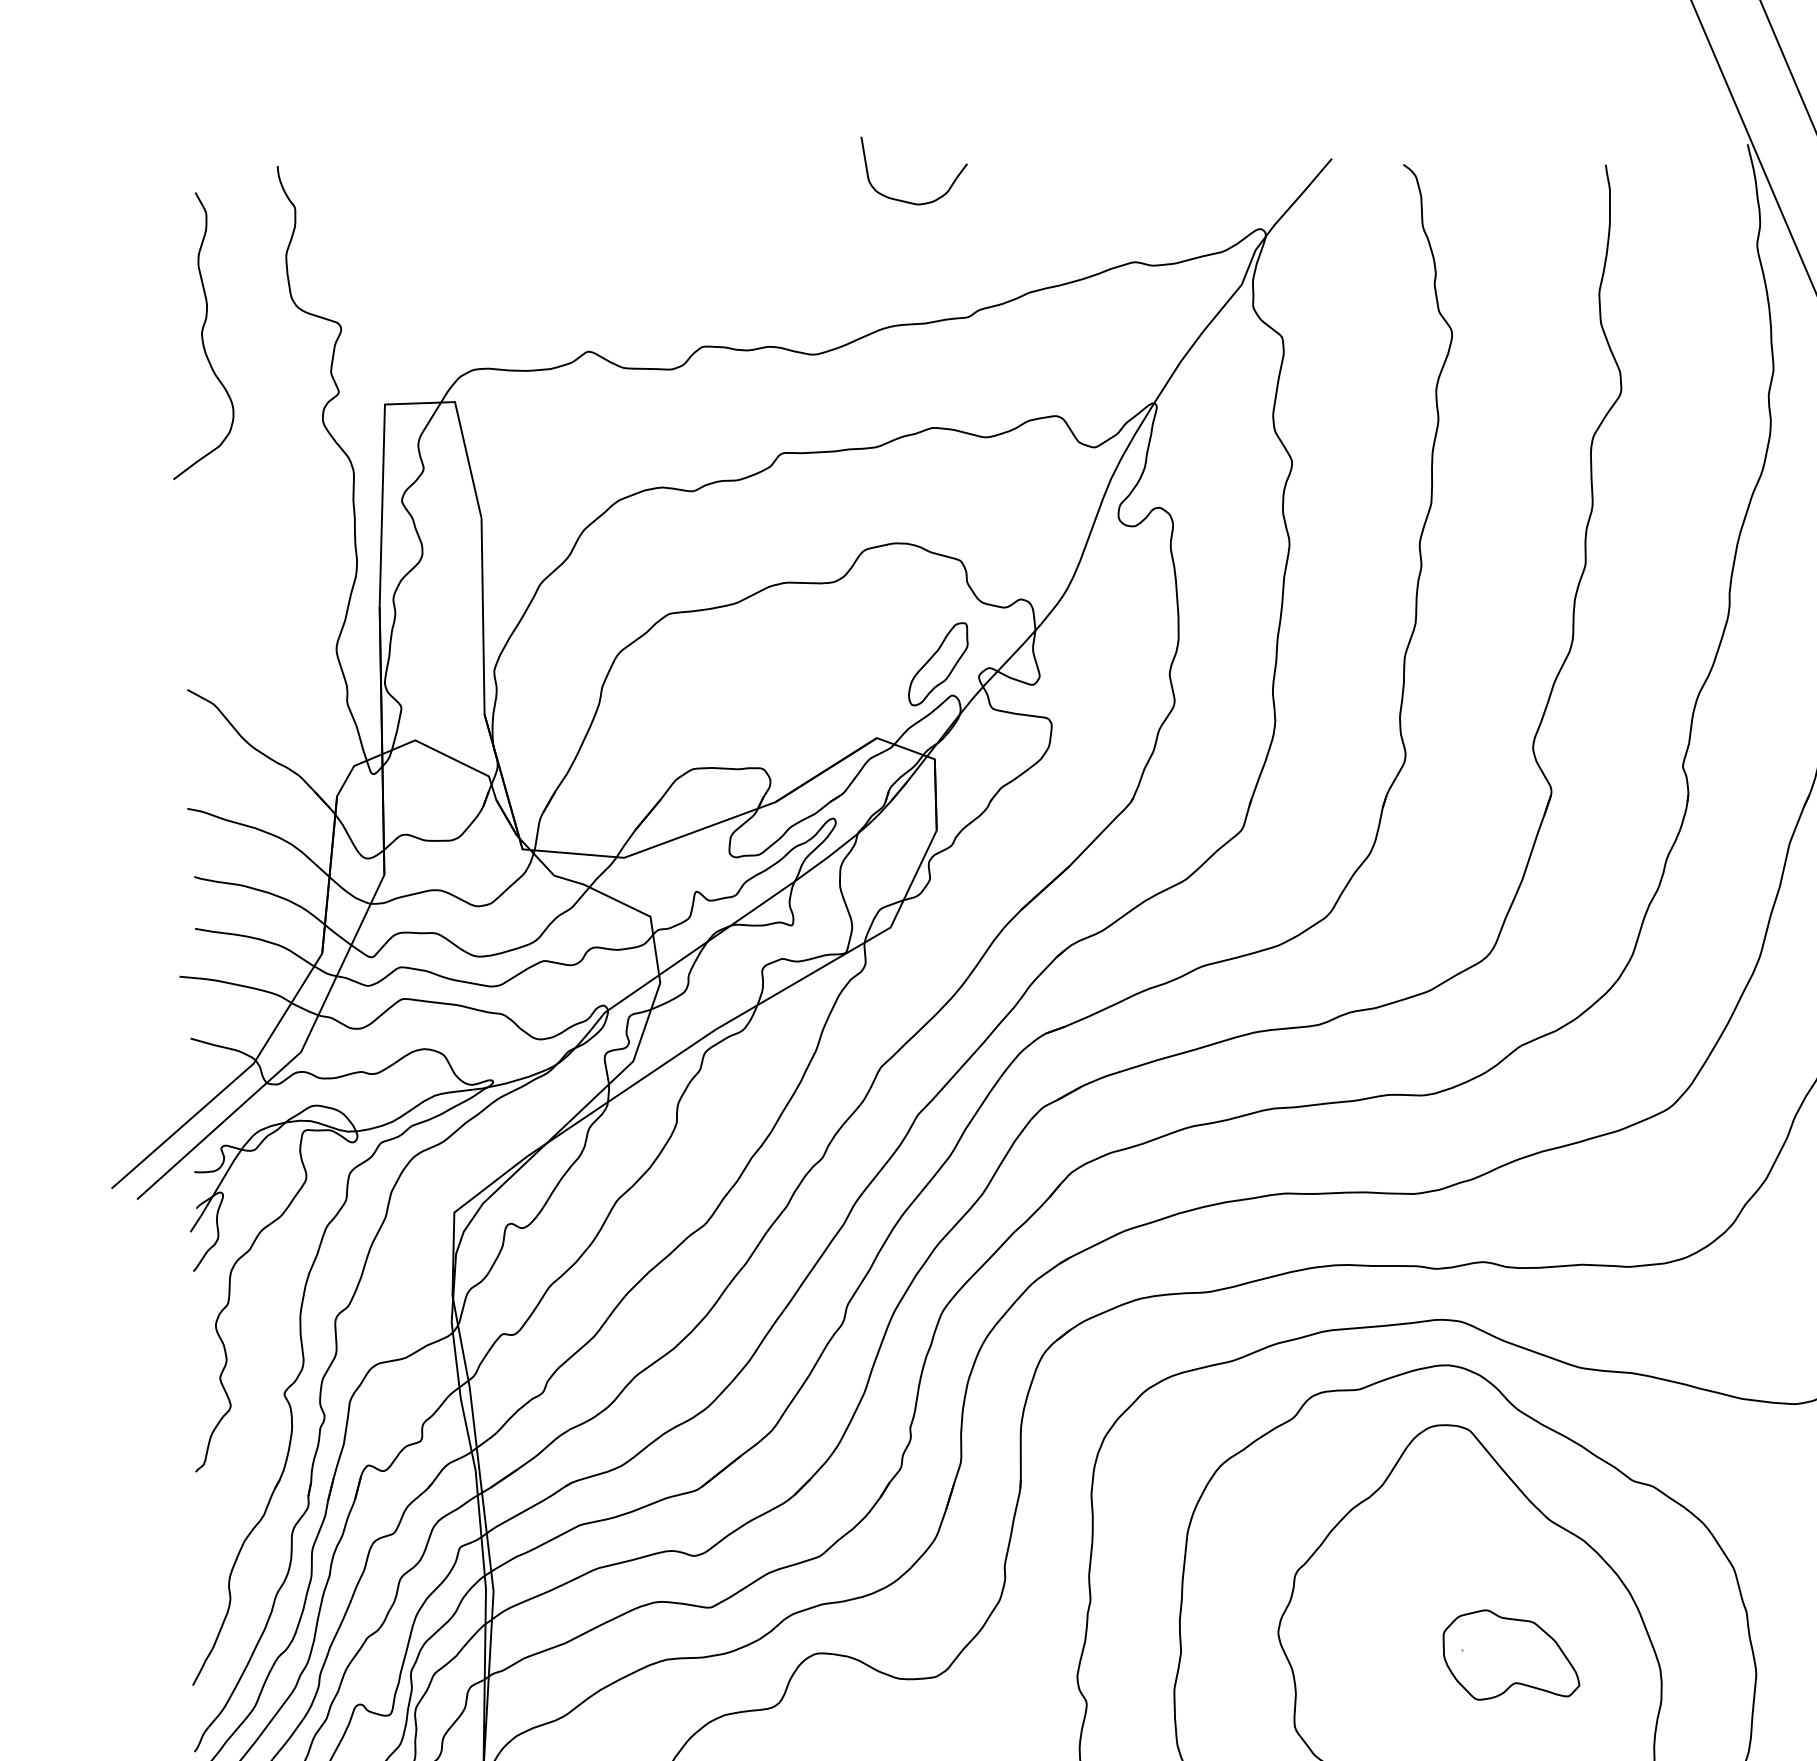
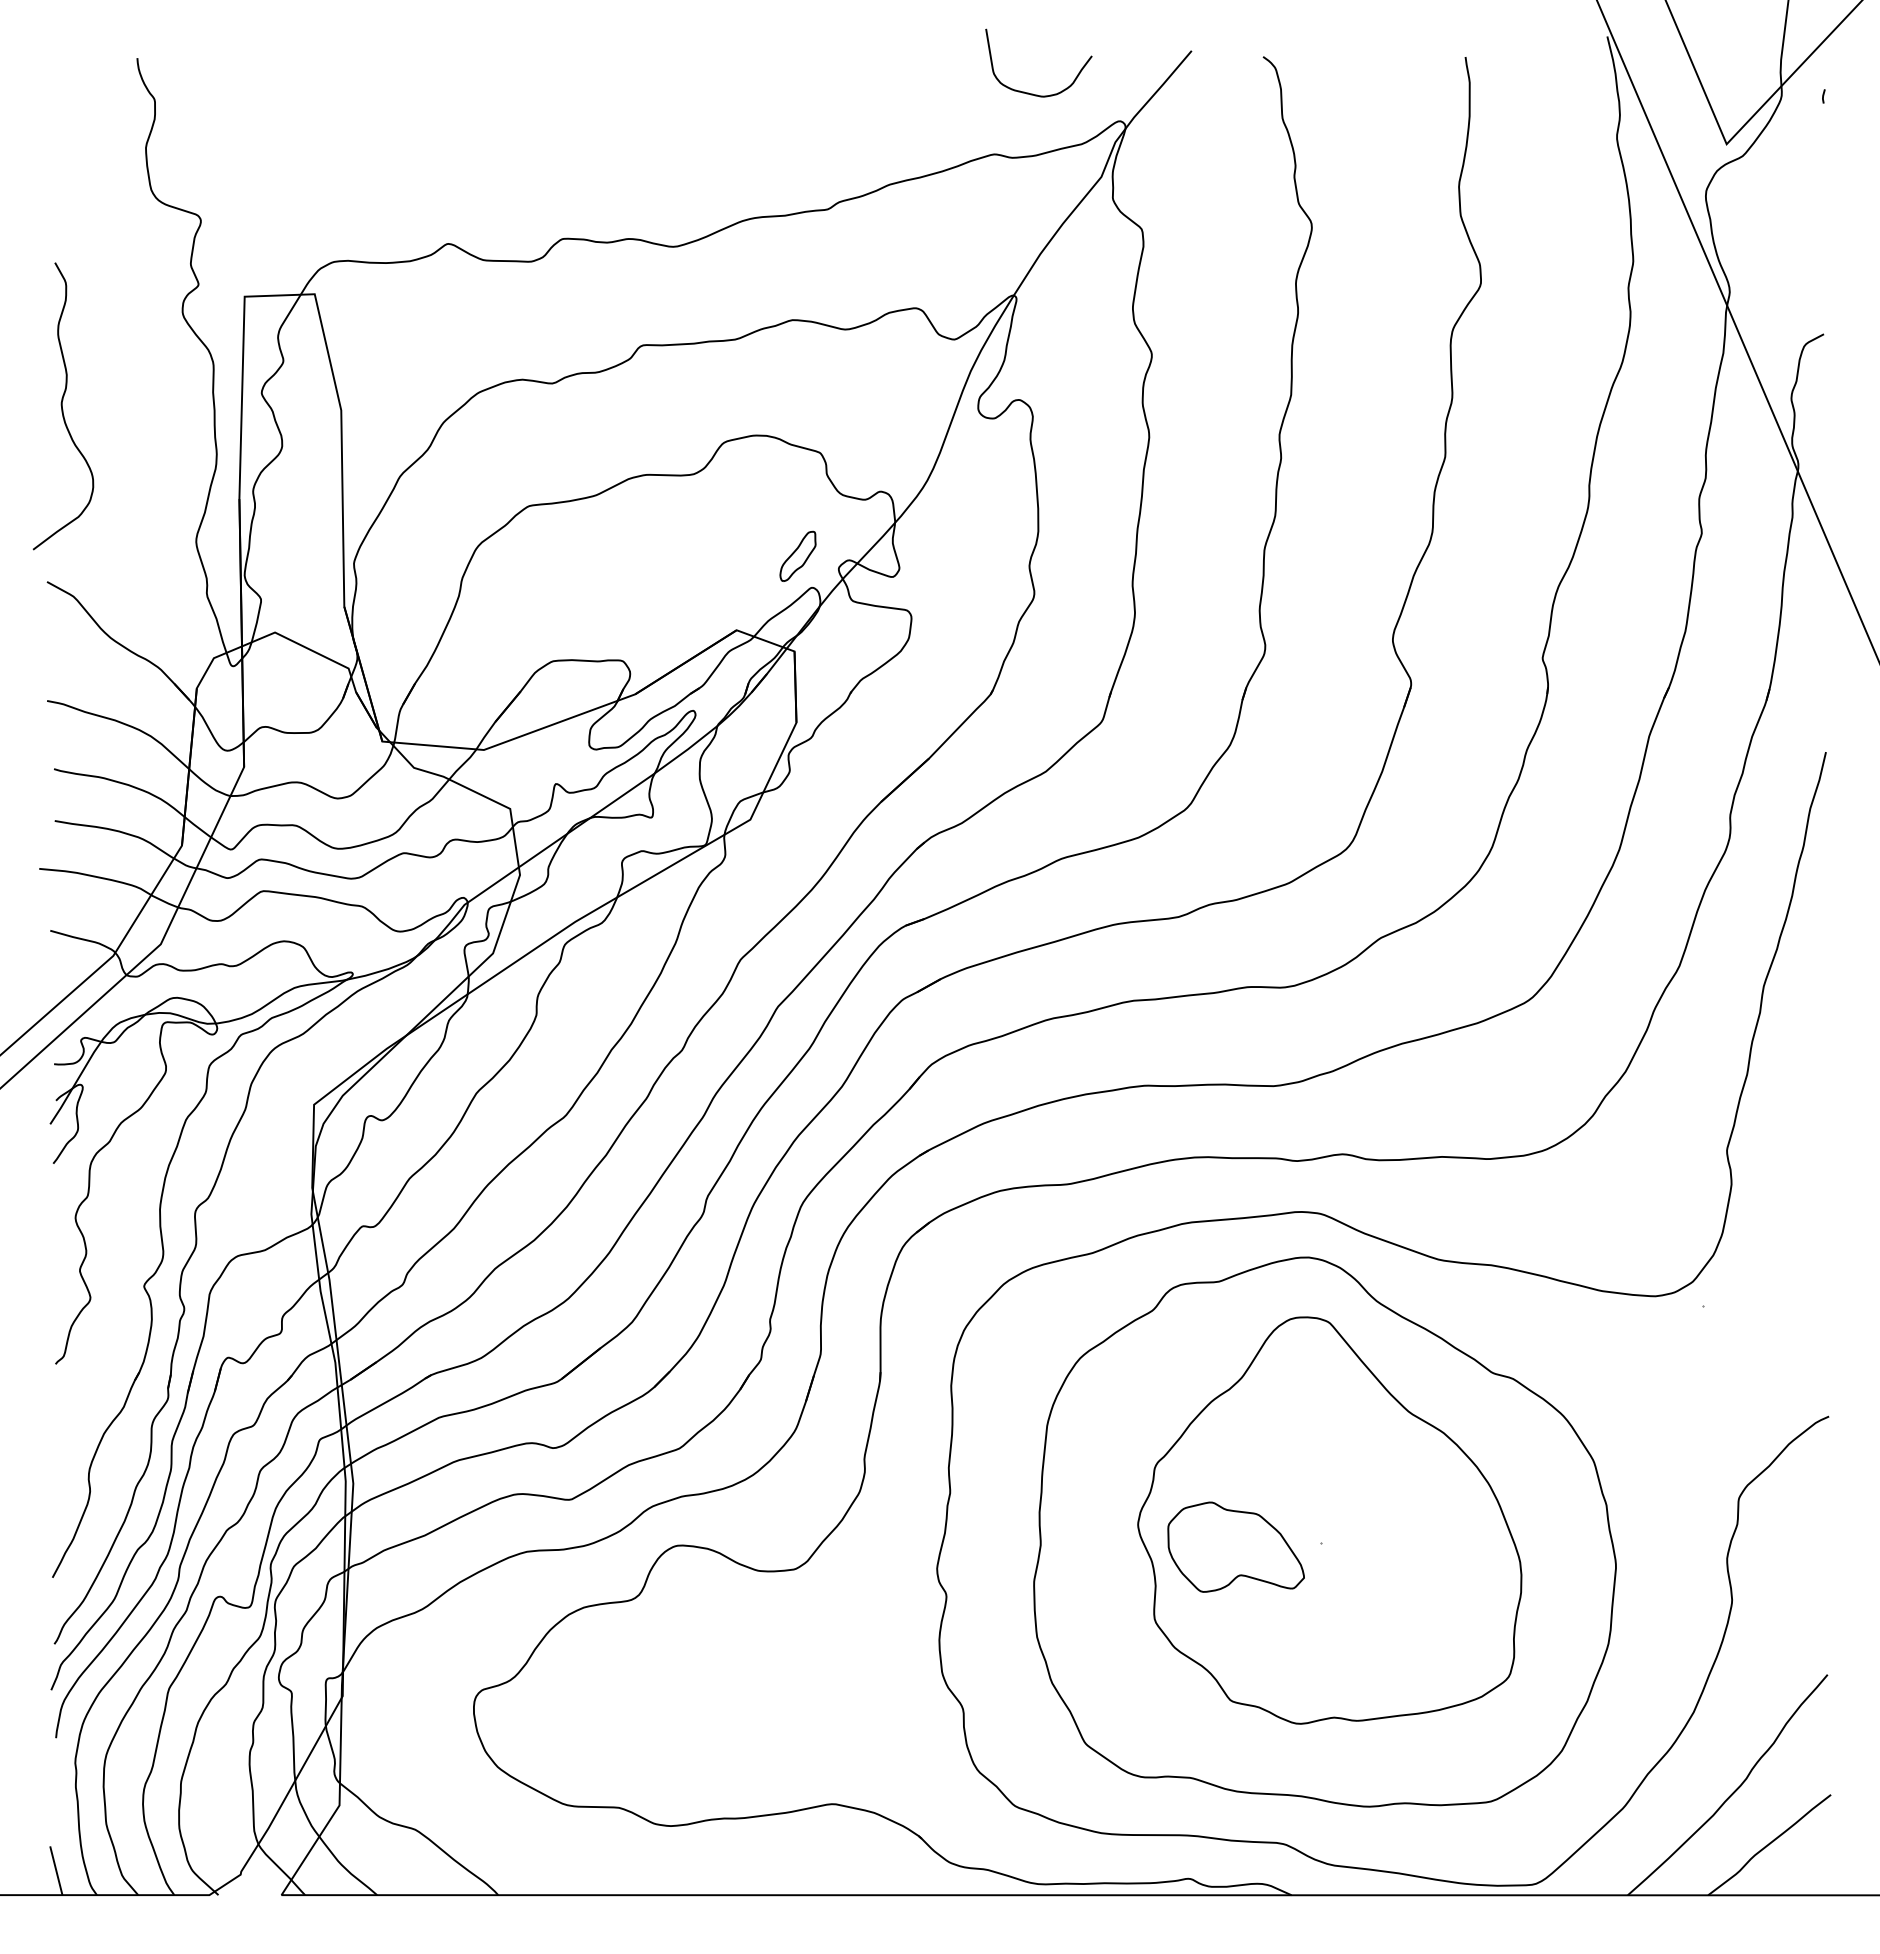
curve: (907, 201) -> (1032, 93), moved
curve: (202, 336) -> (62, 406), moved
part: (937, 664) -> (797, 556), size x0.6
part: (1510, 1654) -> (1235, 1546), moved

